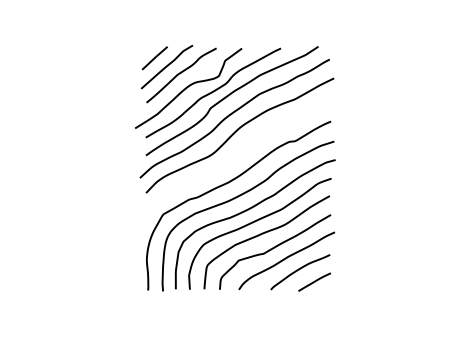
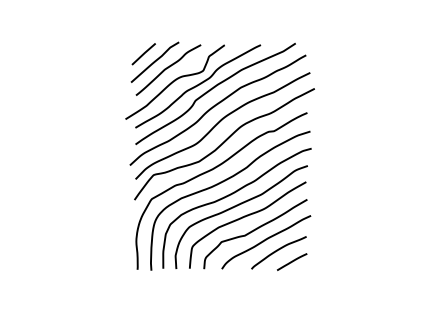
curve: (241, 154) -> (224, 143), added

